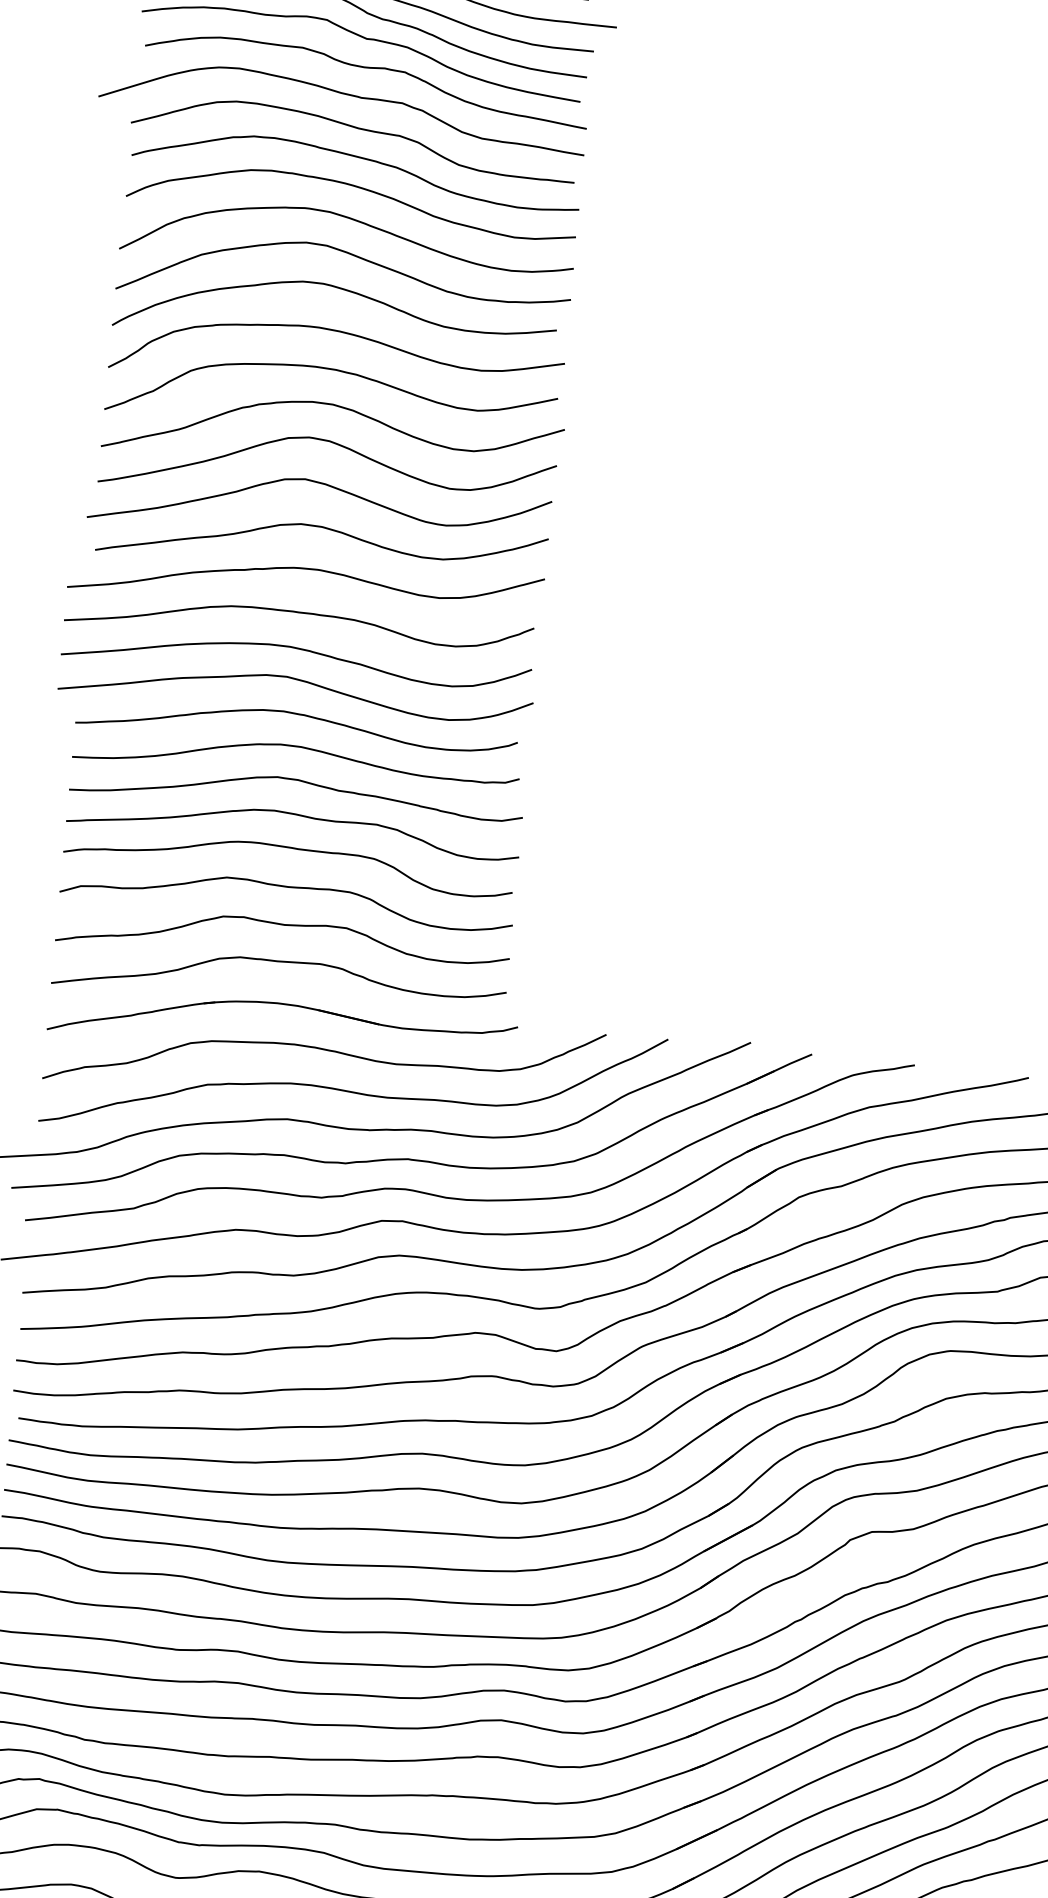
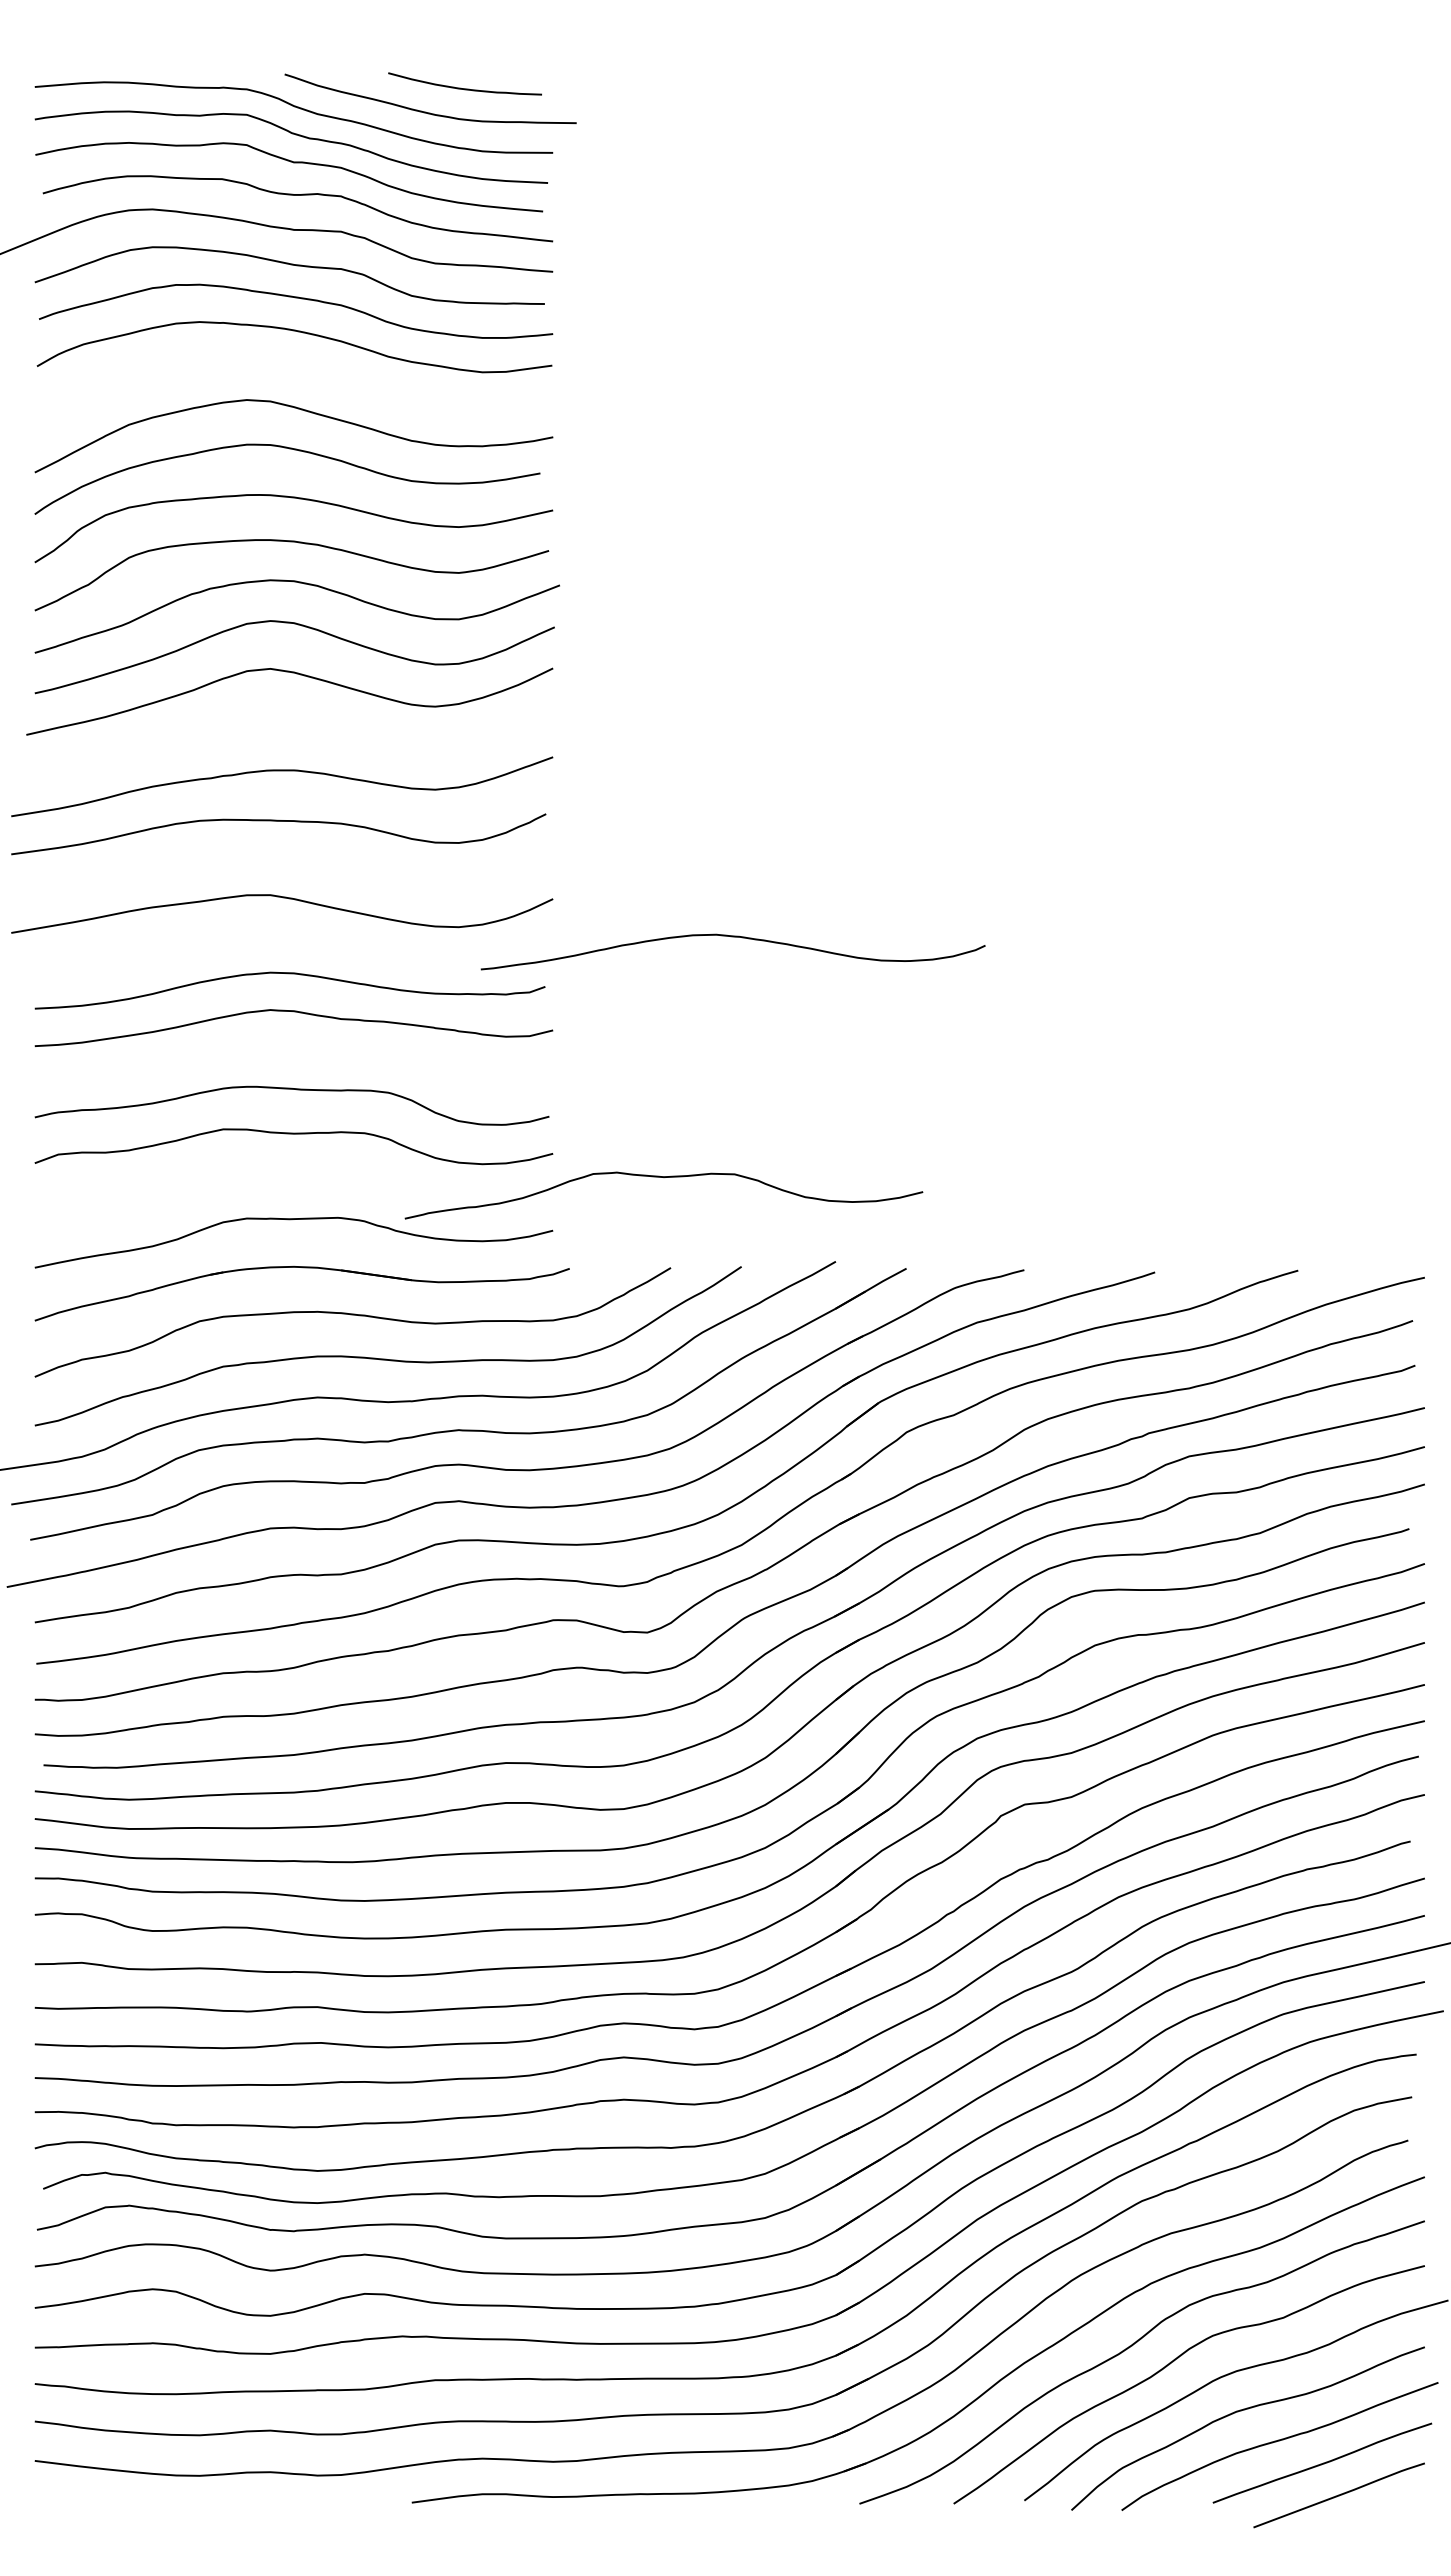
curve: (354, 221) -> (299, 370), removed
curve: (326, 529) -> (299, 723), removed
curve: (300, 650) -> (282, 863), removed
curve: (297, 715) -> (732, 937), moved
curve: (294, 815) -> (293, 1051), removed
curve: (284, 925) -> (663, 1177), moved

